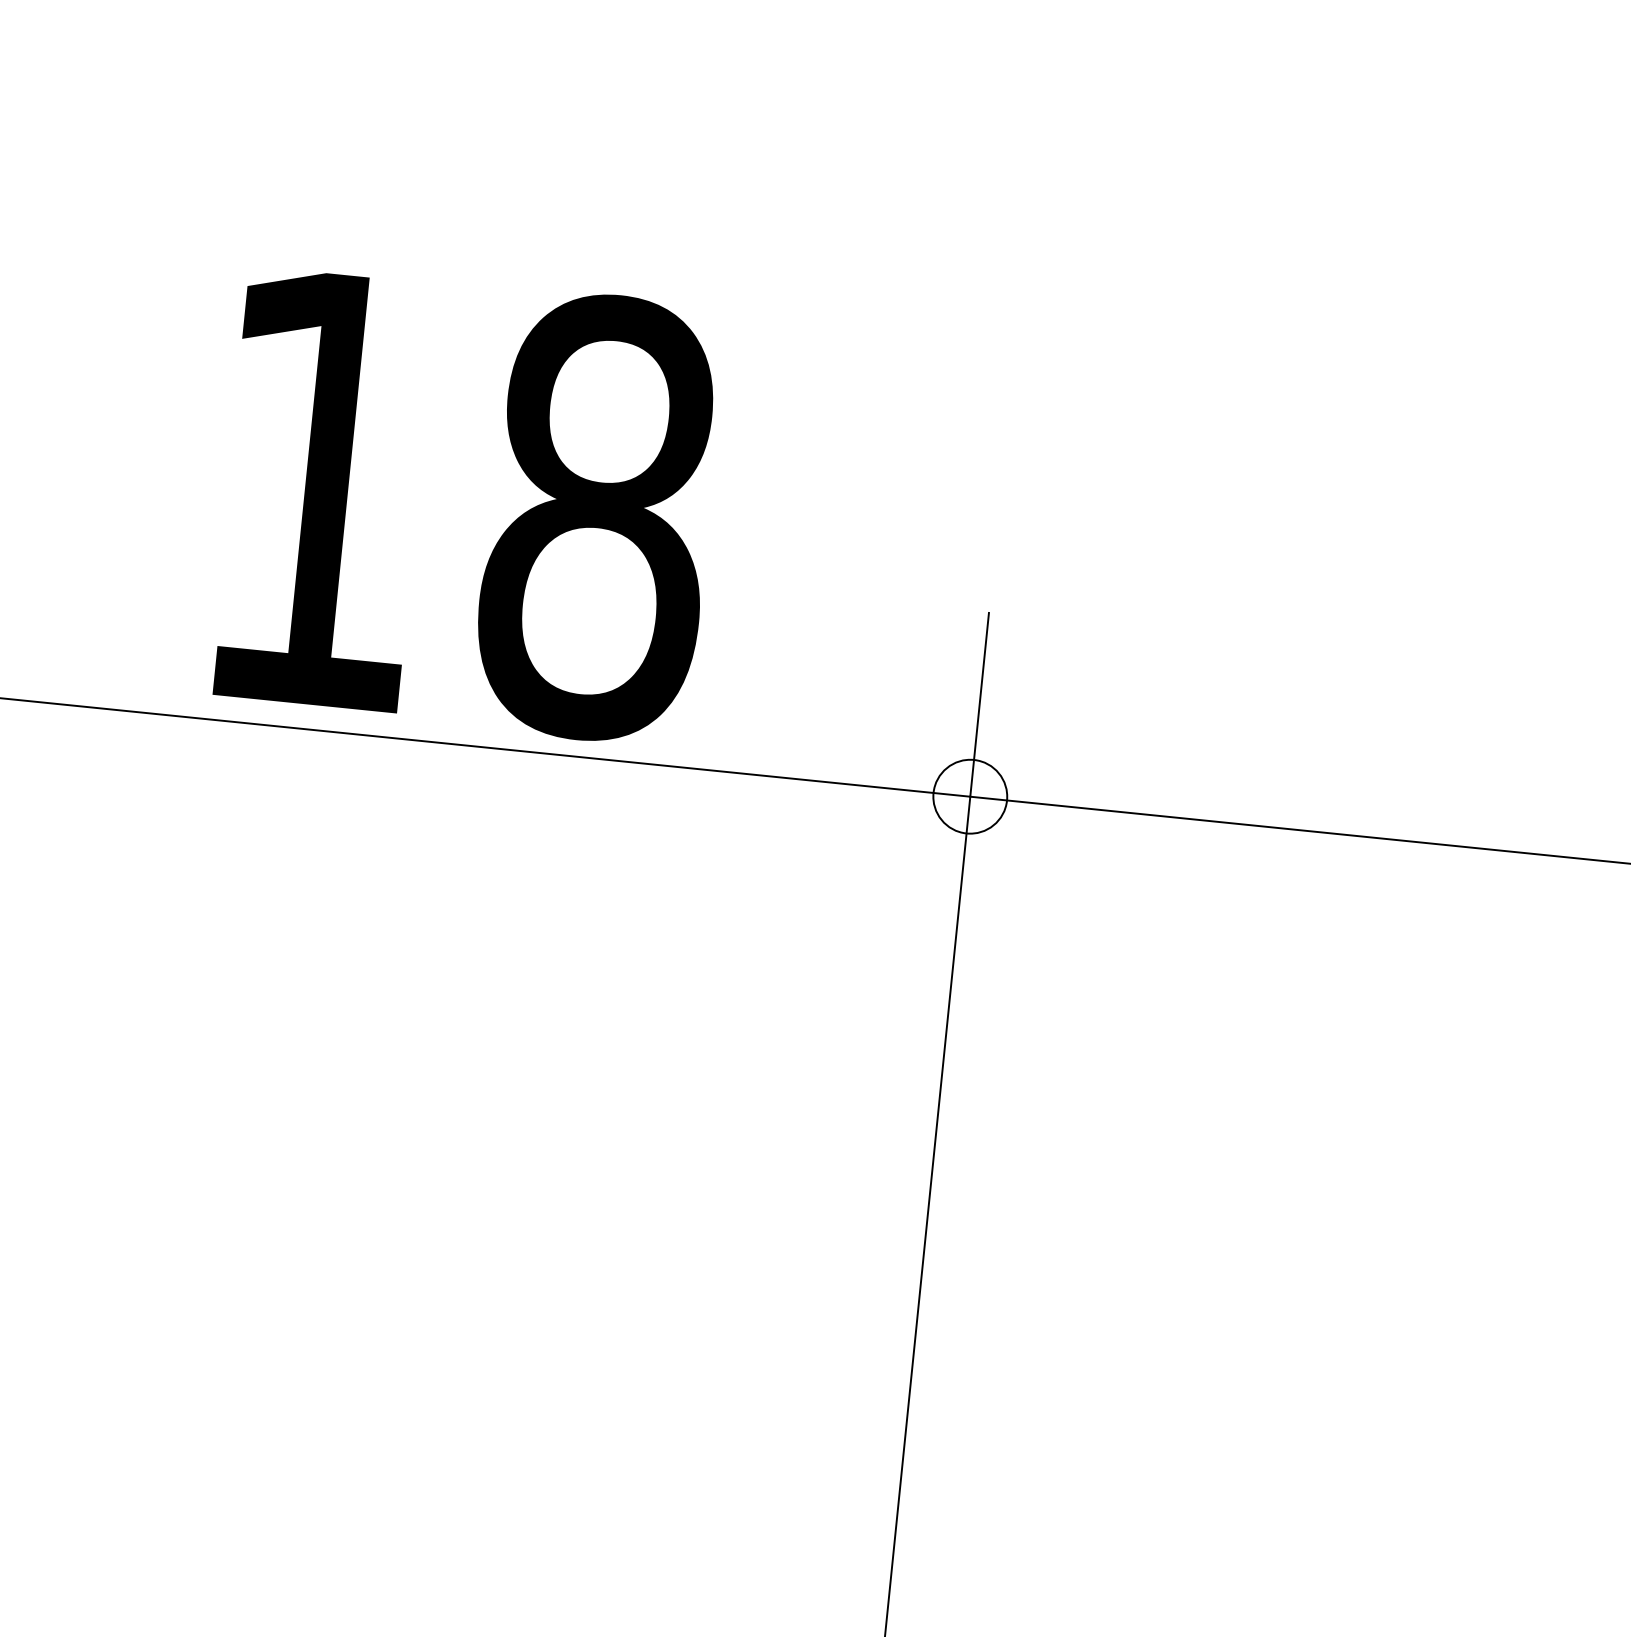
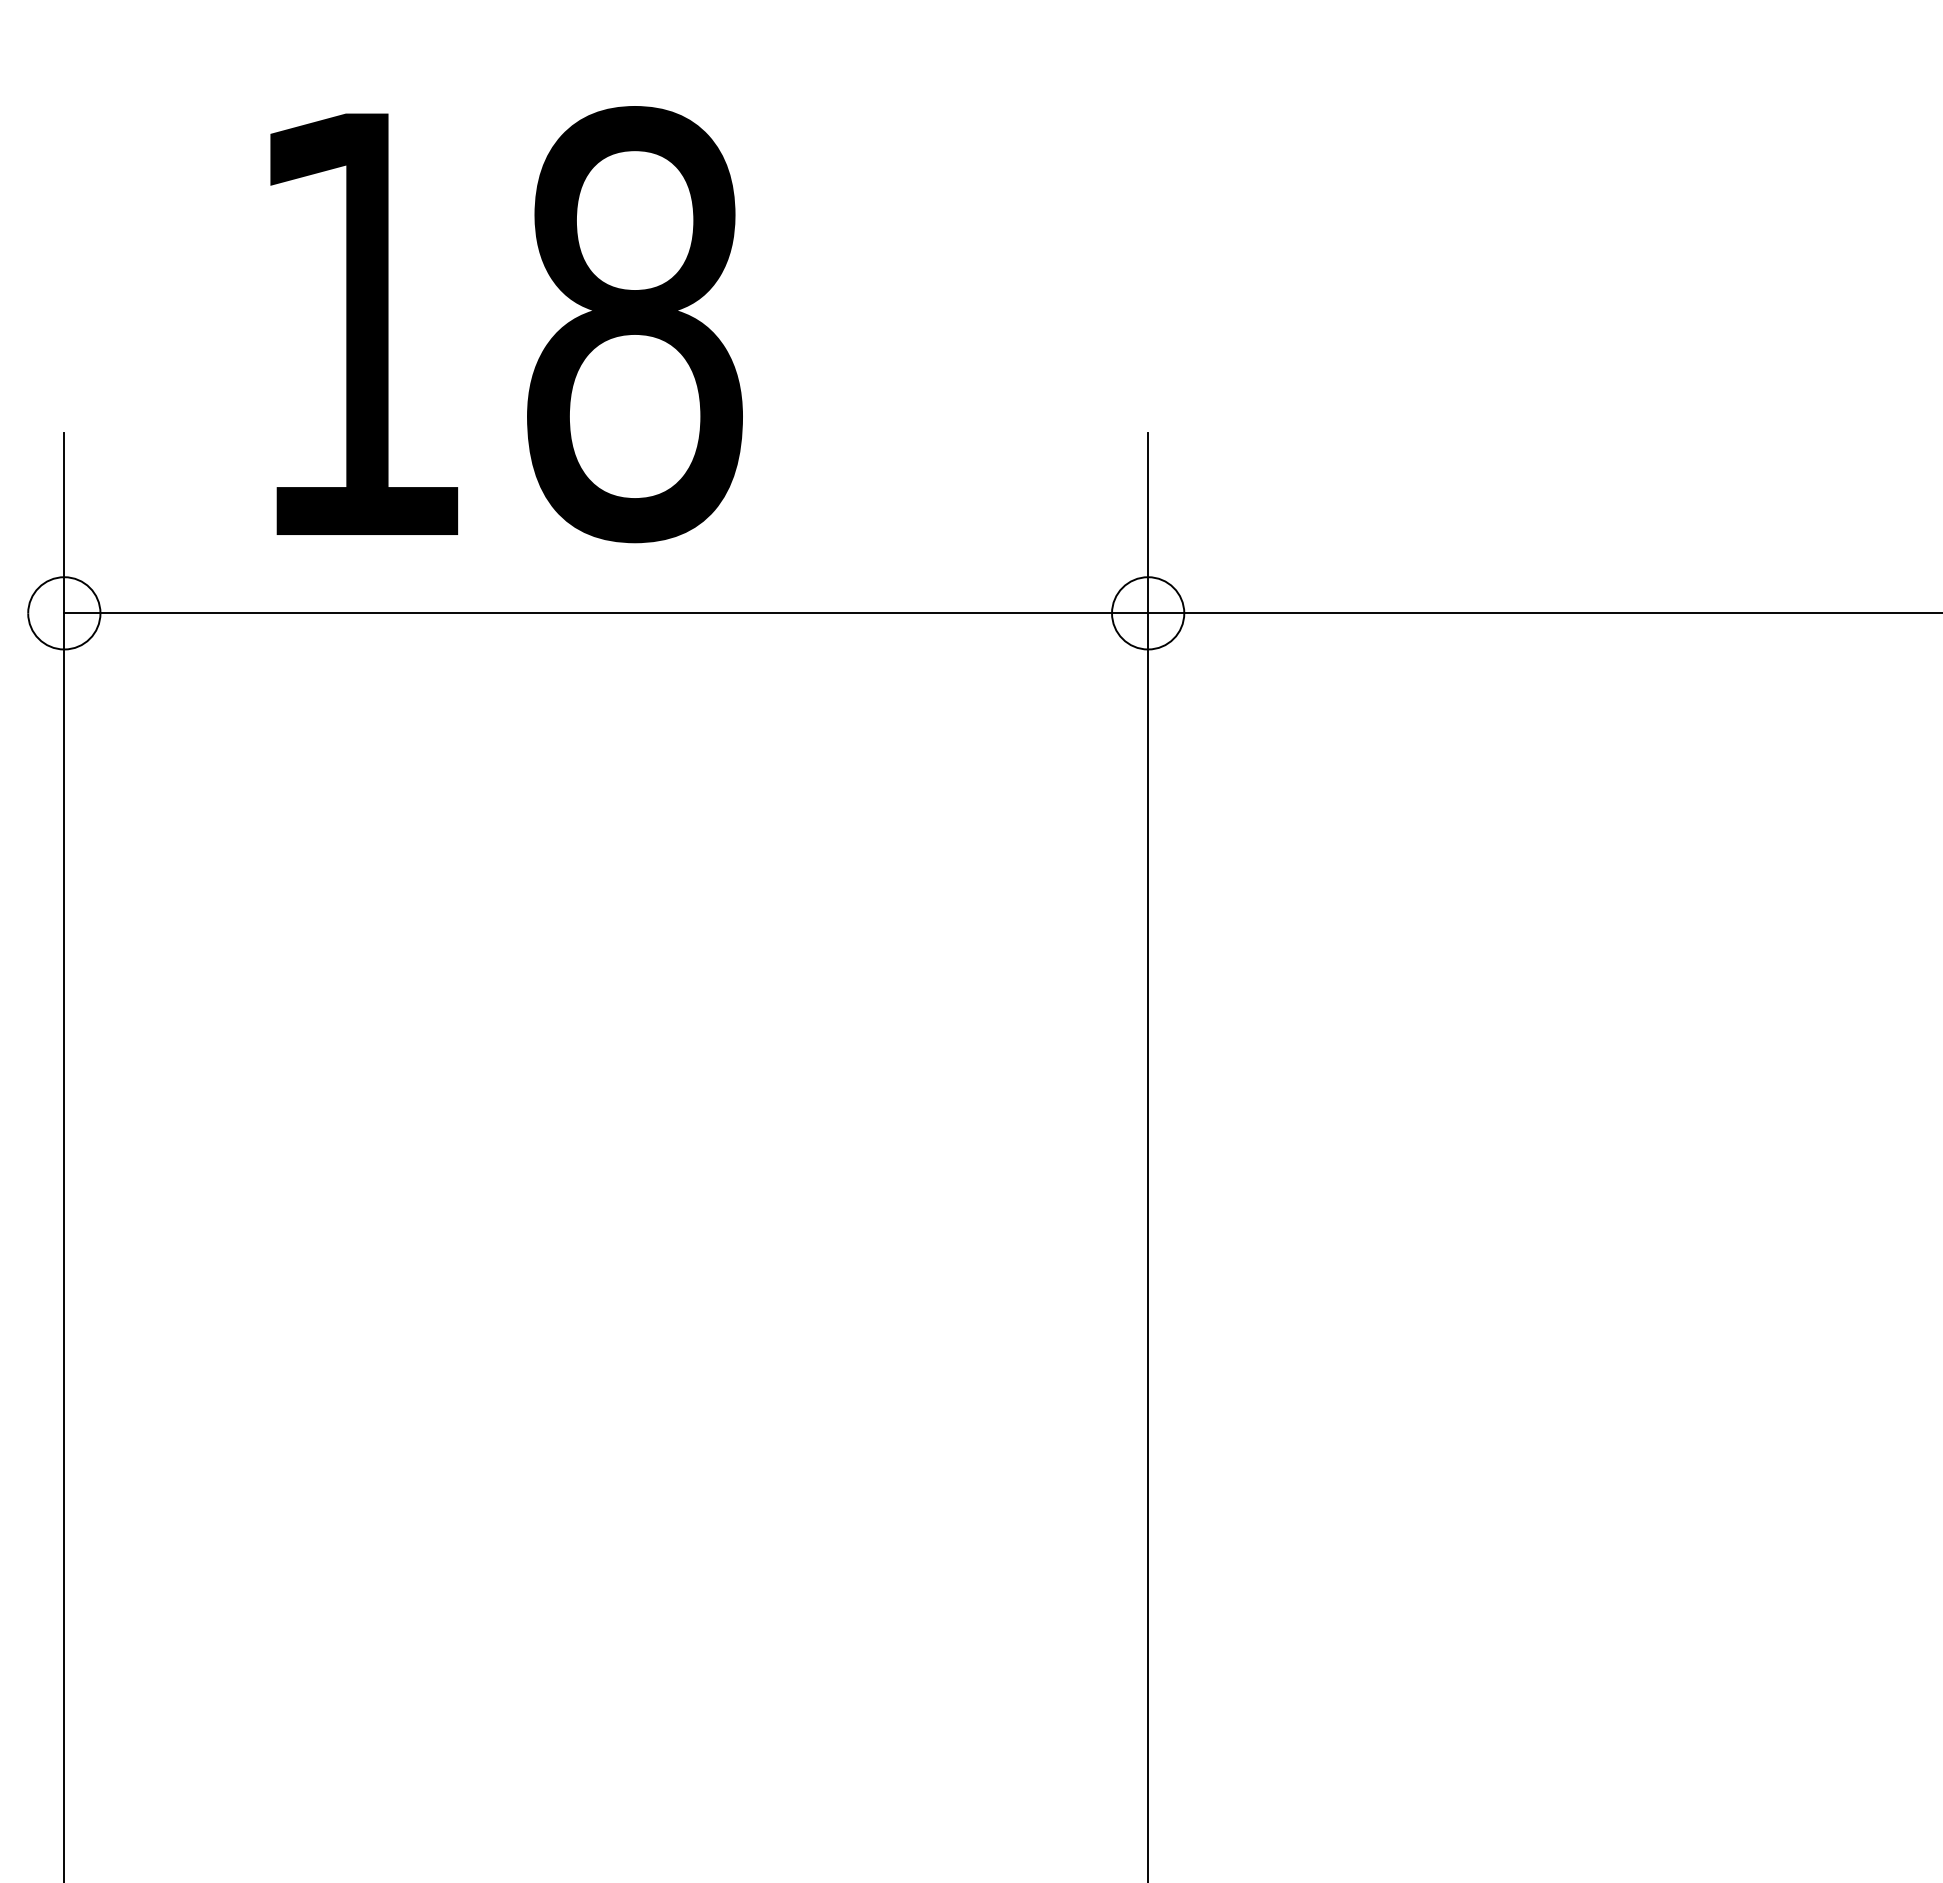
text: (467, 504) -> (506, 324), moved

